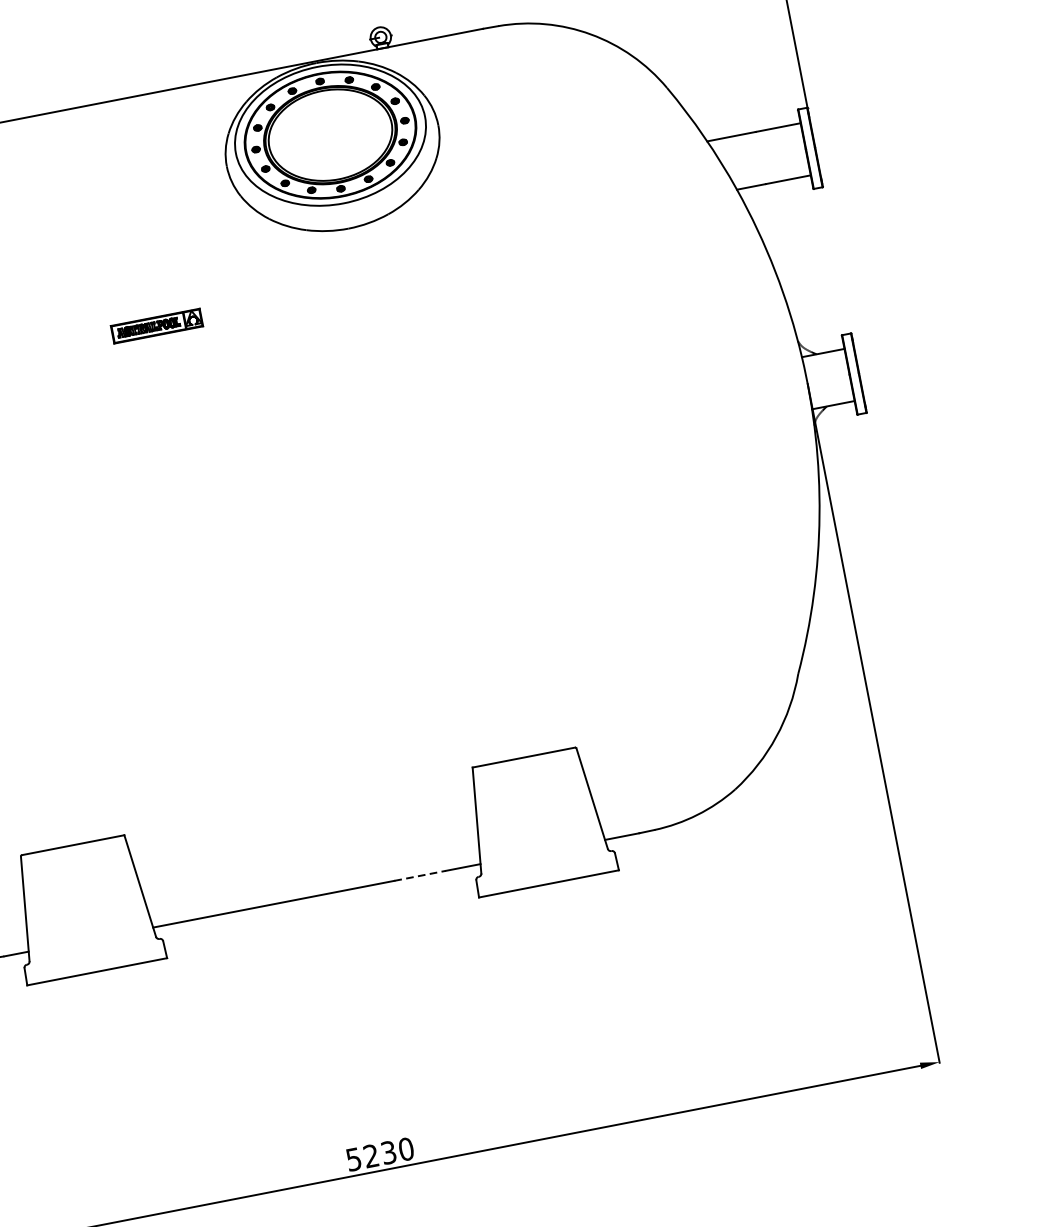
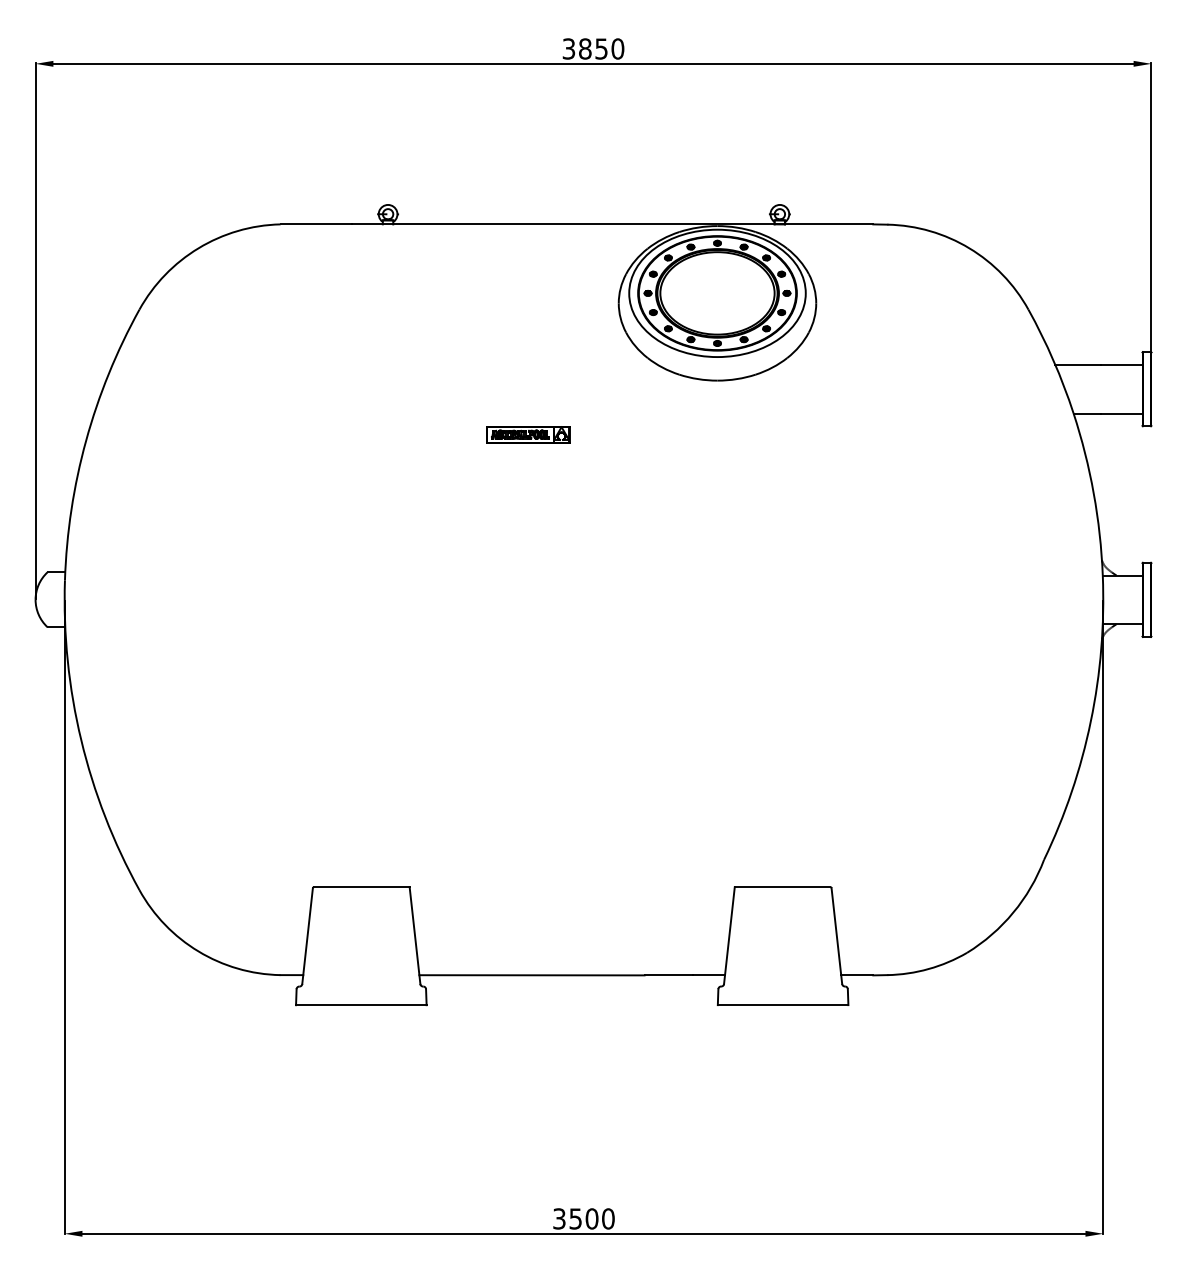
line: (421, 875) -> (669, 975), dashed -> solid
text: (371, 1155) -> (575, 1218), 5230 -> 3500

